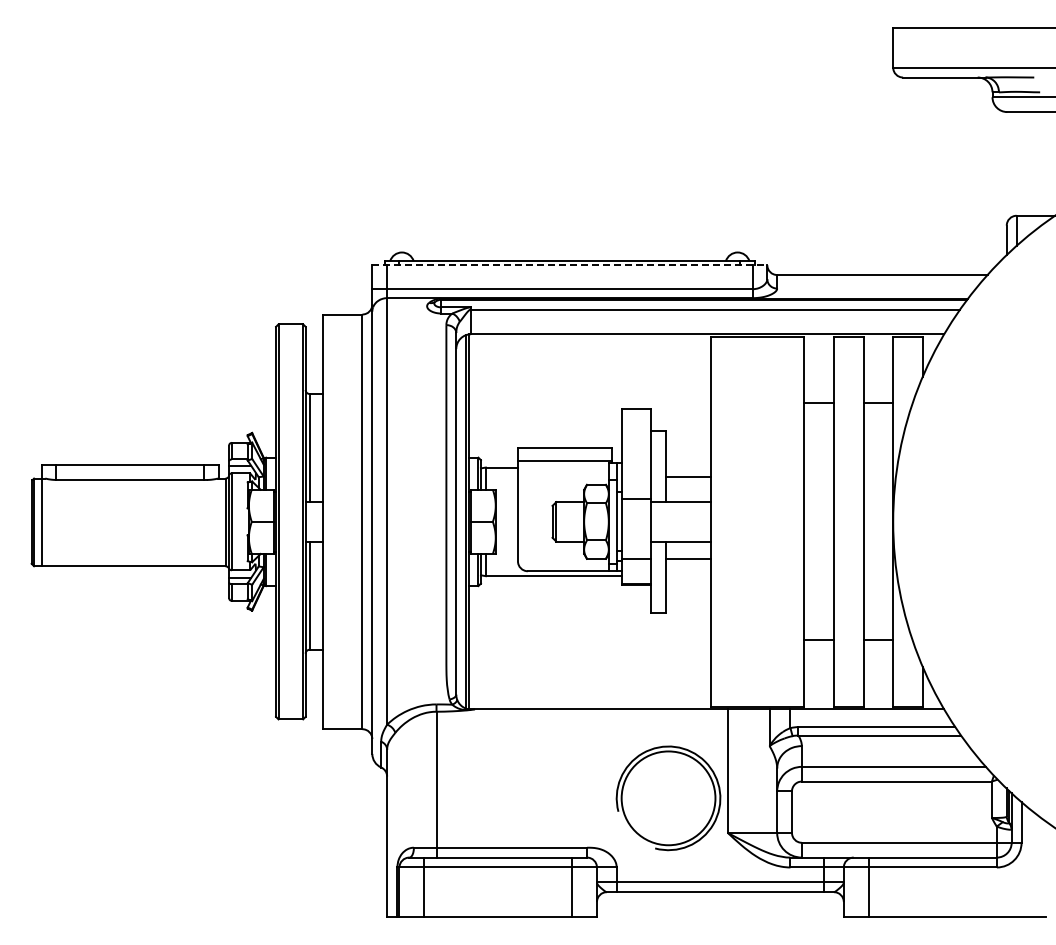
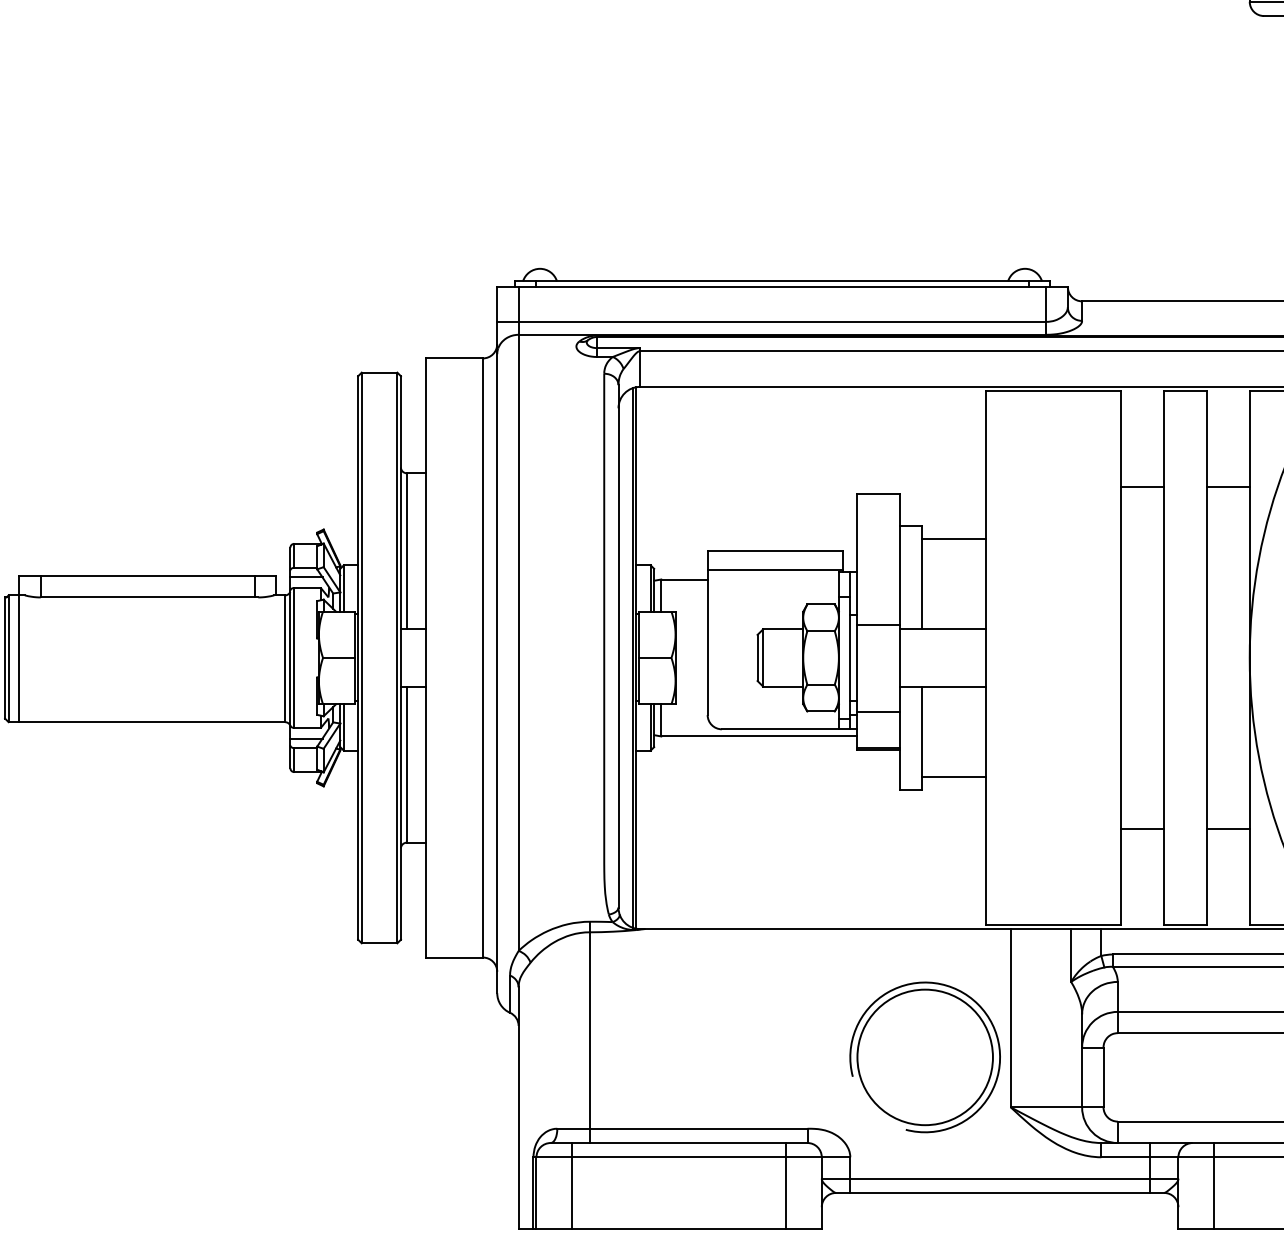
line: (570, 265) -> (783, 287), dashed -> solid
line: (688, 477) -> (954, 538), moved
line: (688, 558) -> (954, 777), moved

